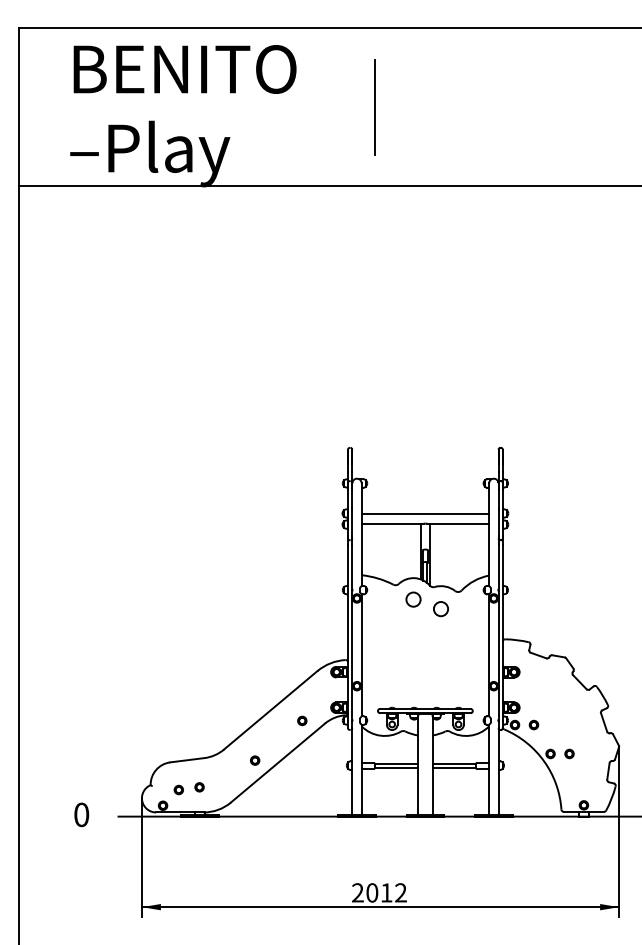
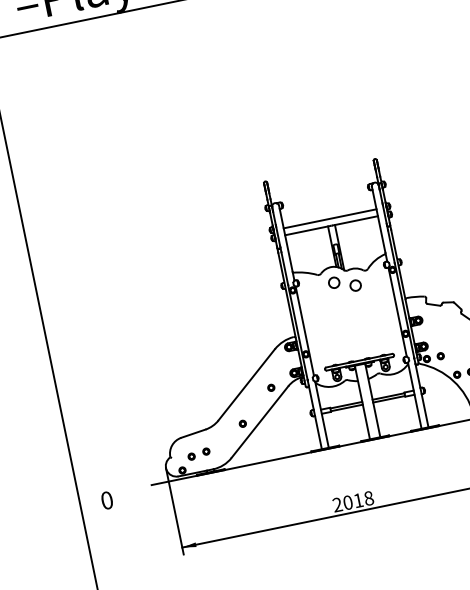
text: (81, 814) -> (106, 500), moved
text: (401, 892) -> (369, 498), 2012 -> 2018

